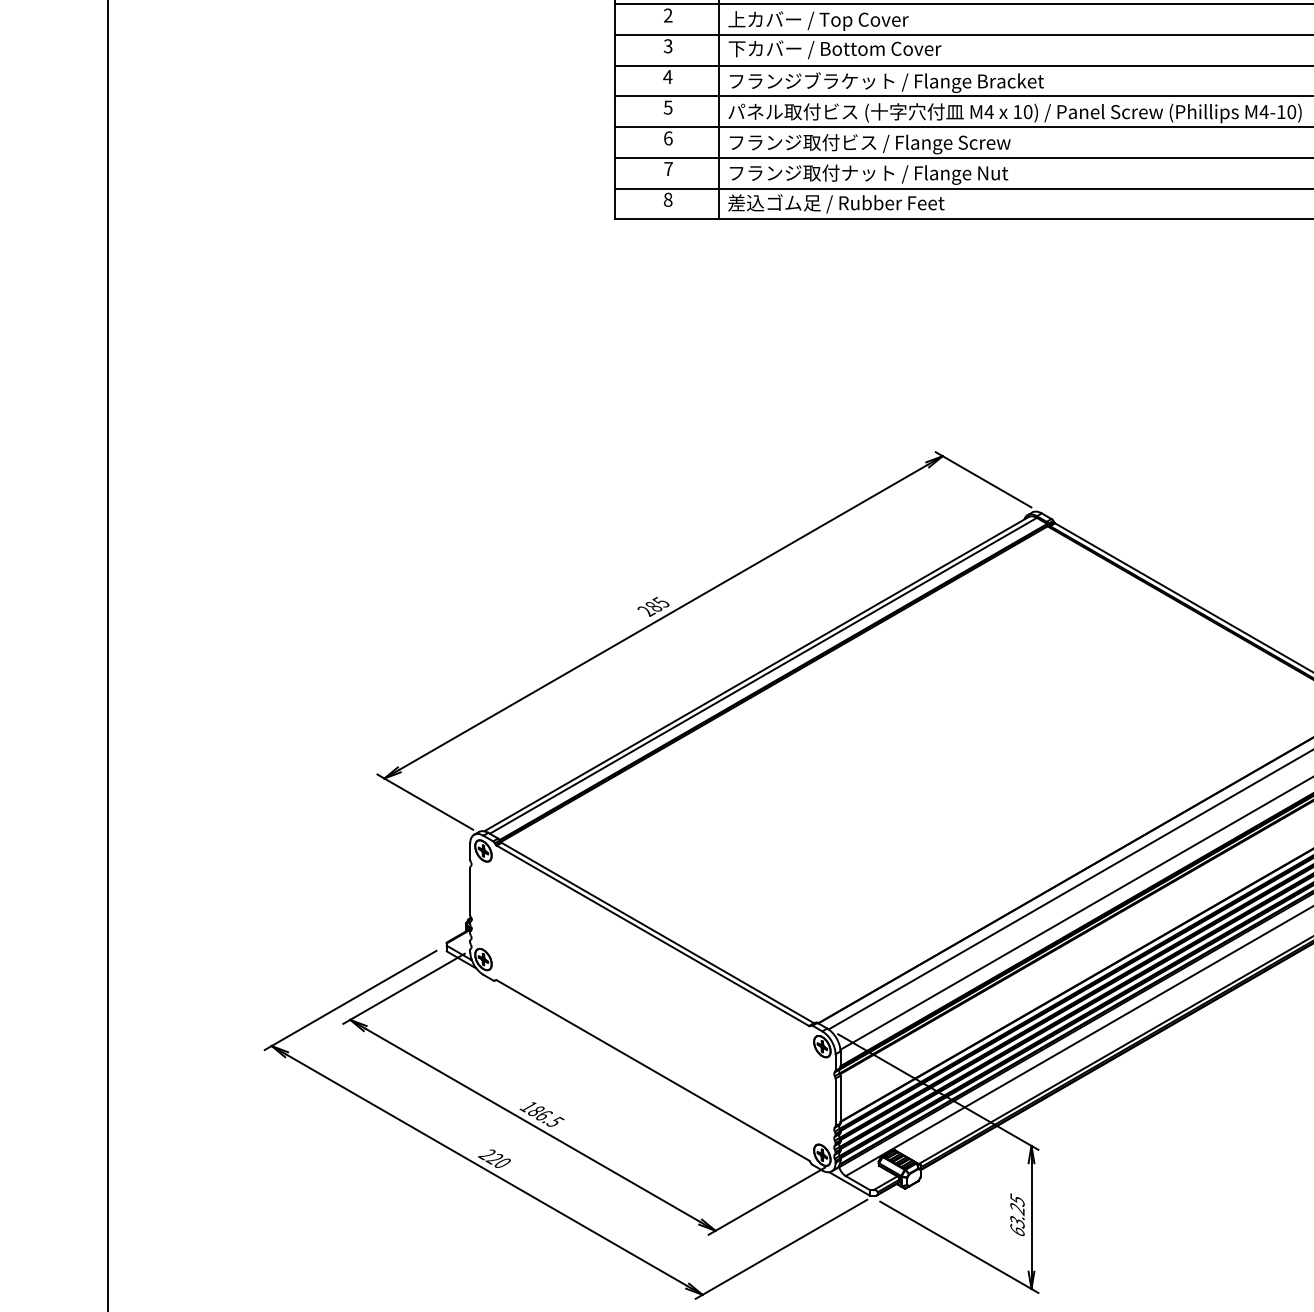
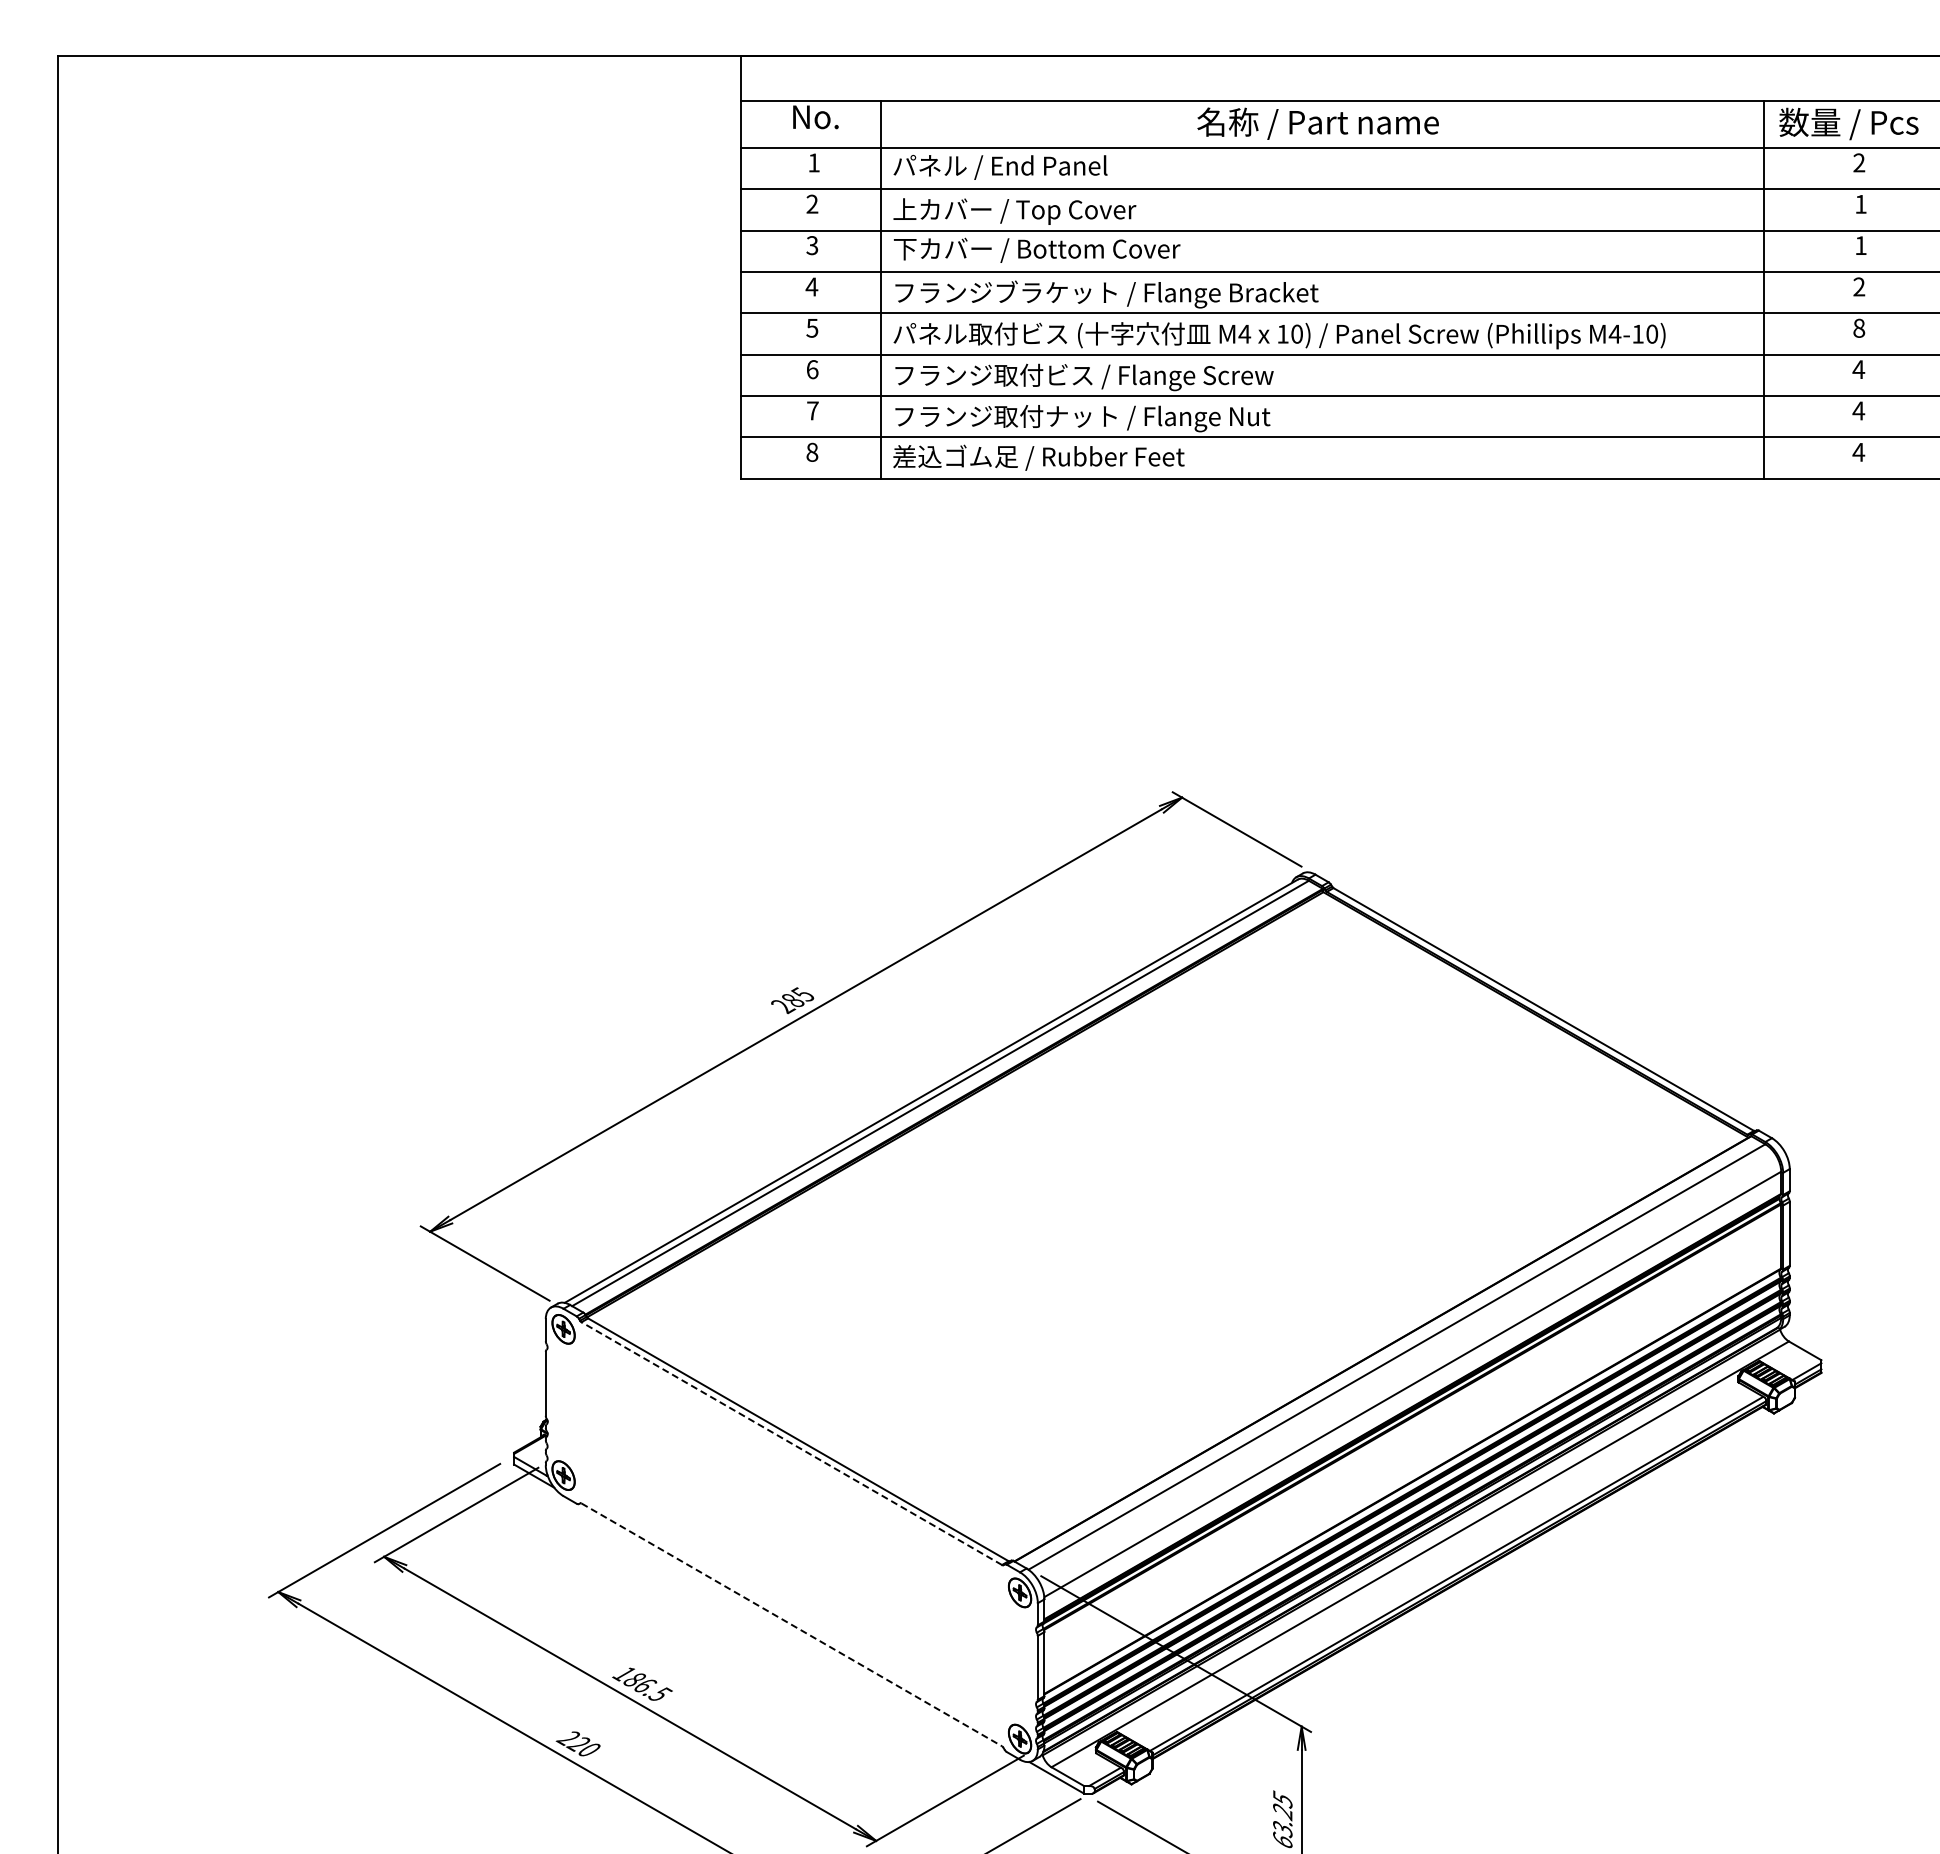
line: (652, 935) -> (791, 1443), solid -> dashed
line: (652, 1070) -> (791, 1624), solid -> dashed

